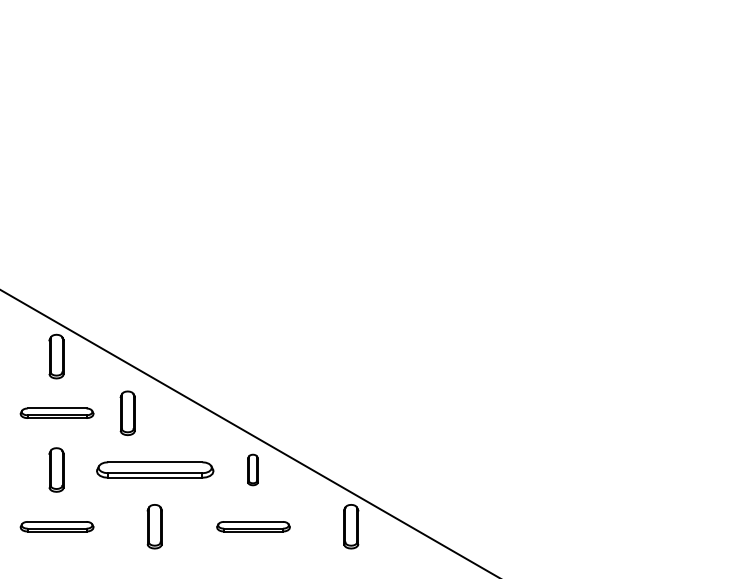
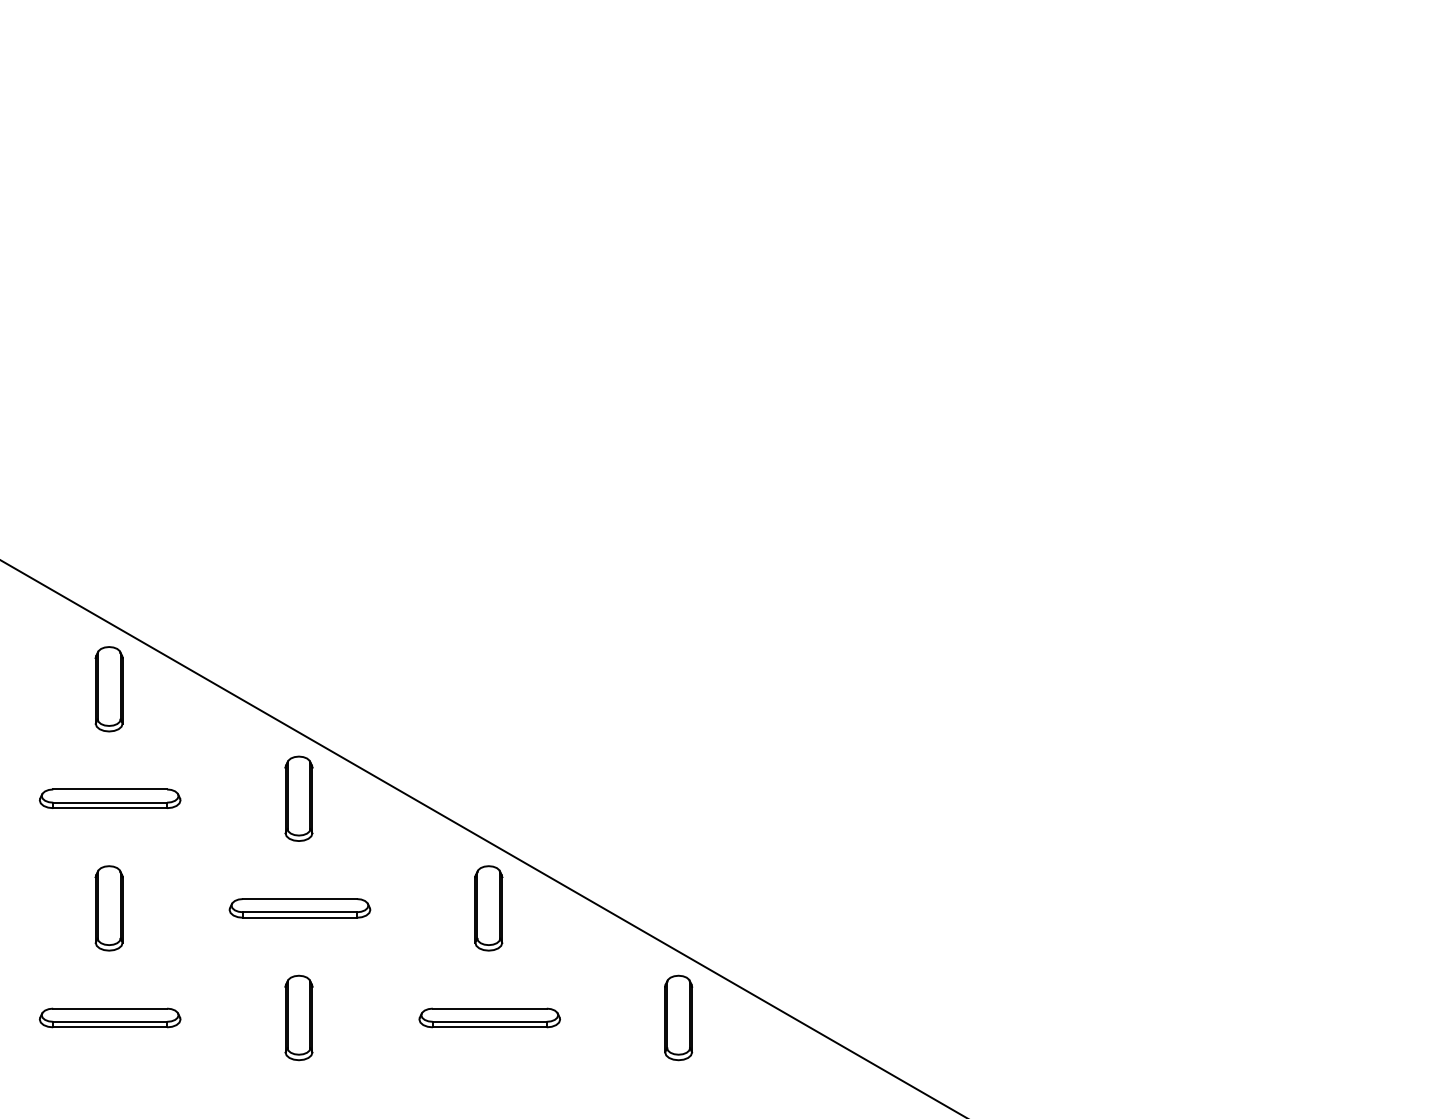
part: (127, 412) -> (298, 797), moved
part: (155, 469) -> (300, 907), size x0.62
part: (252, 469) -> (487, 907), size x1.43

